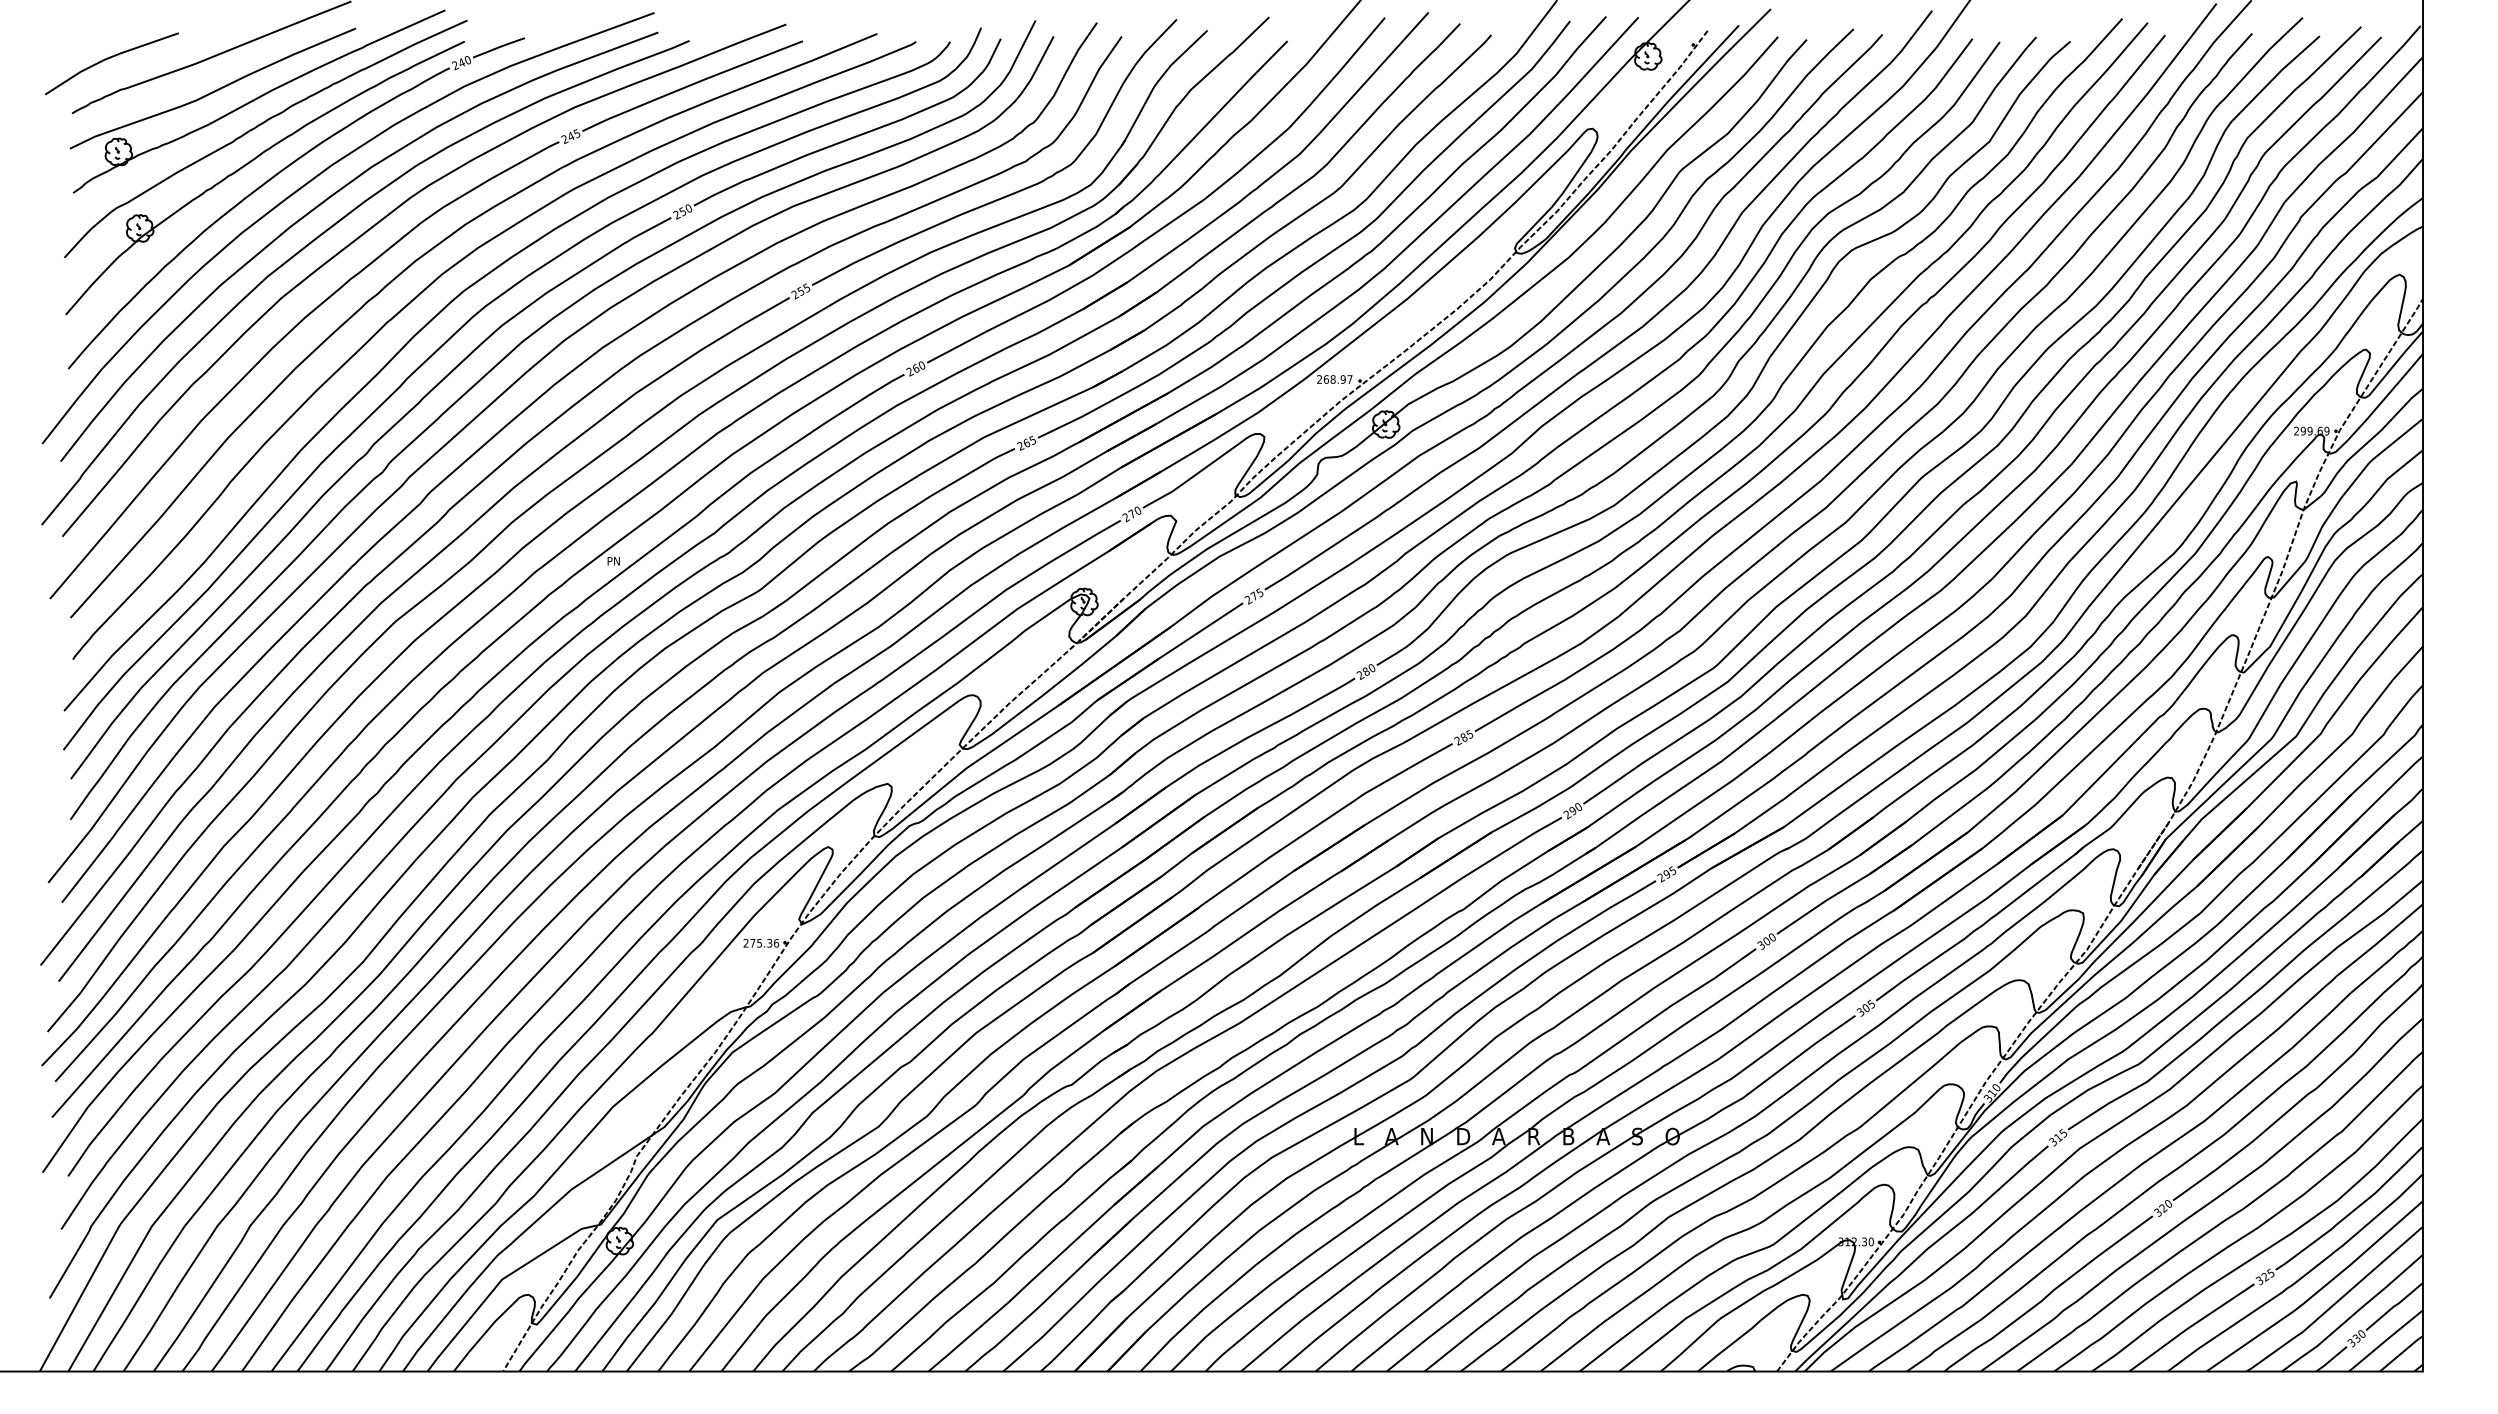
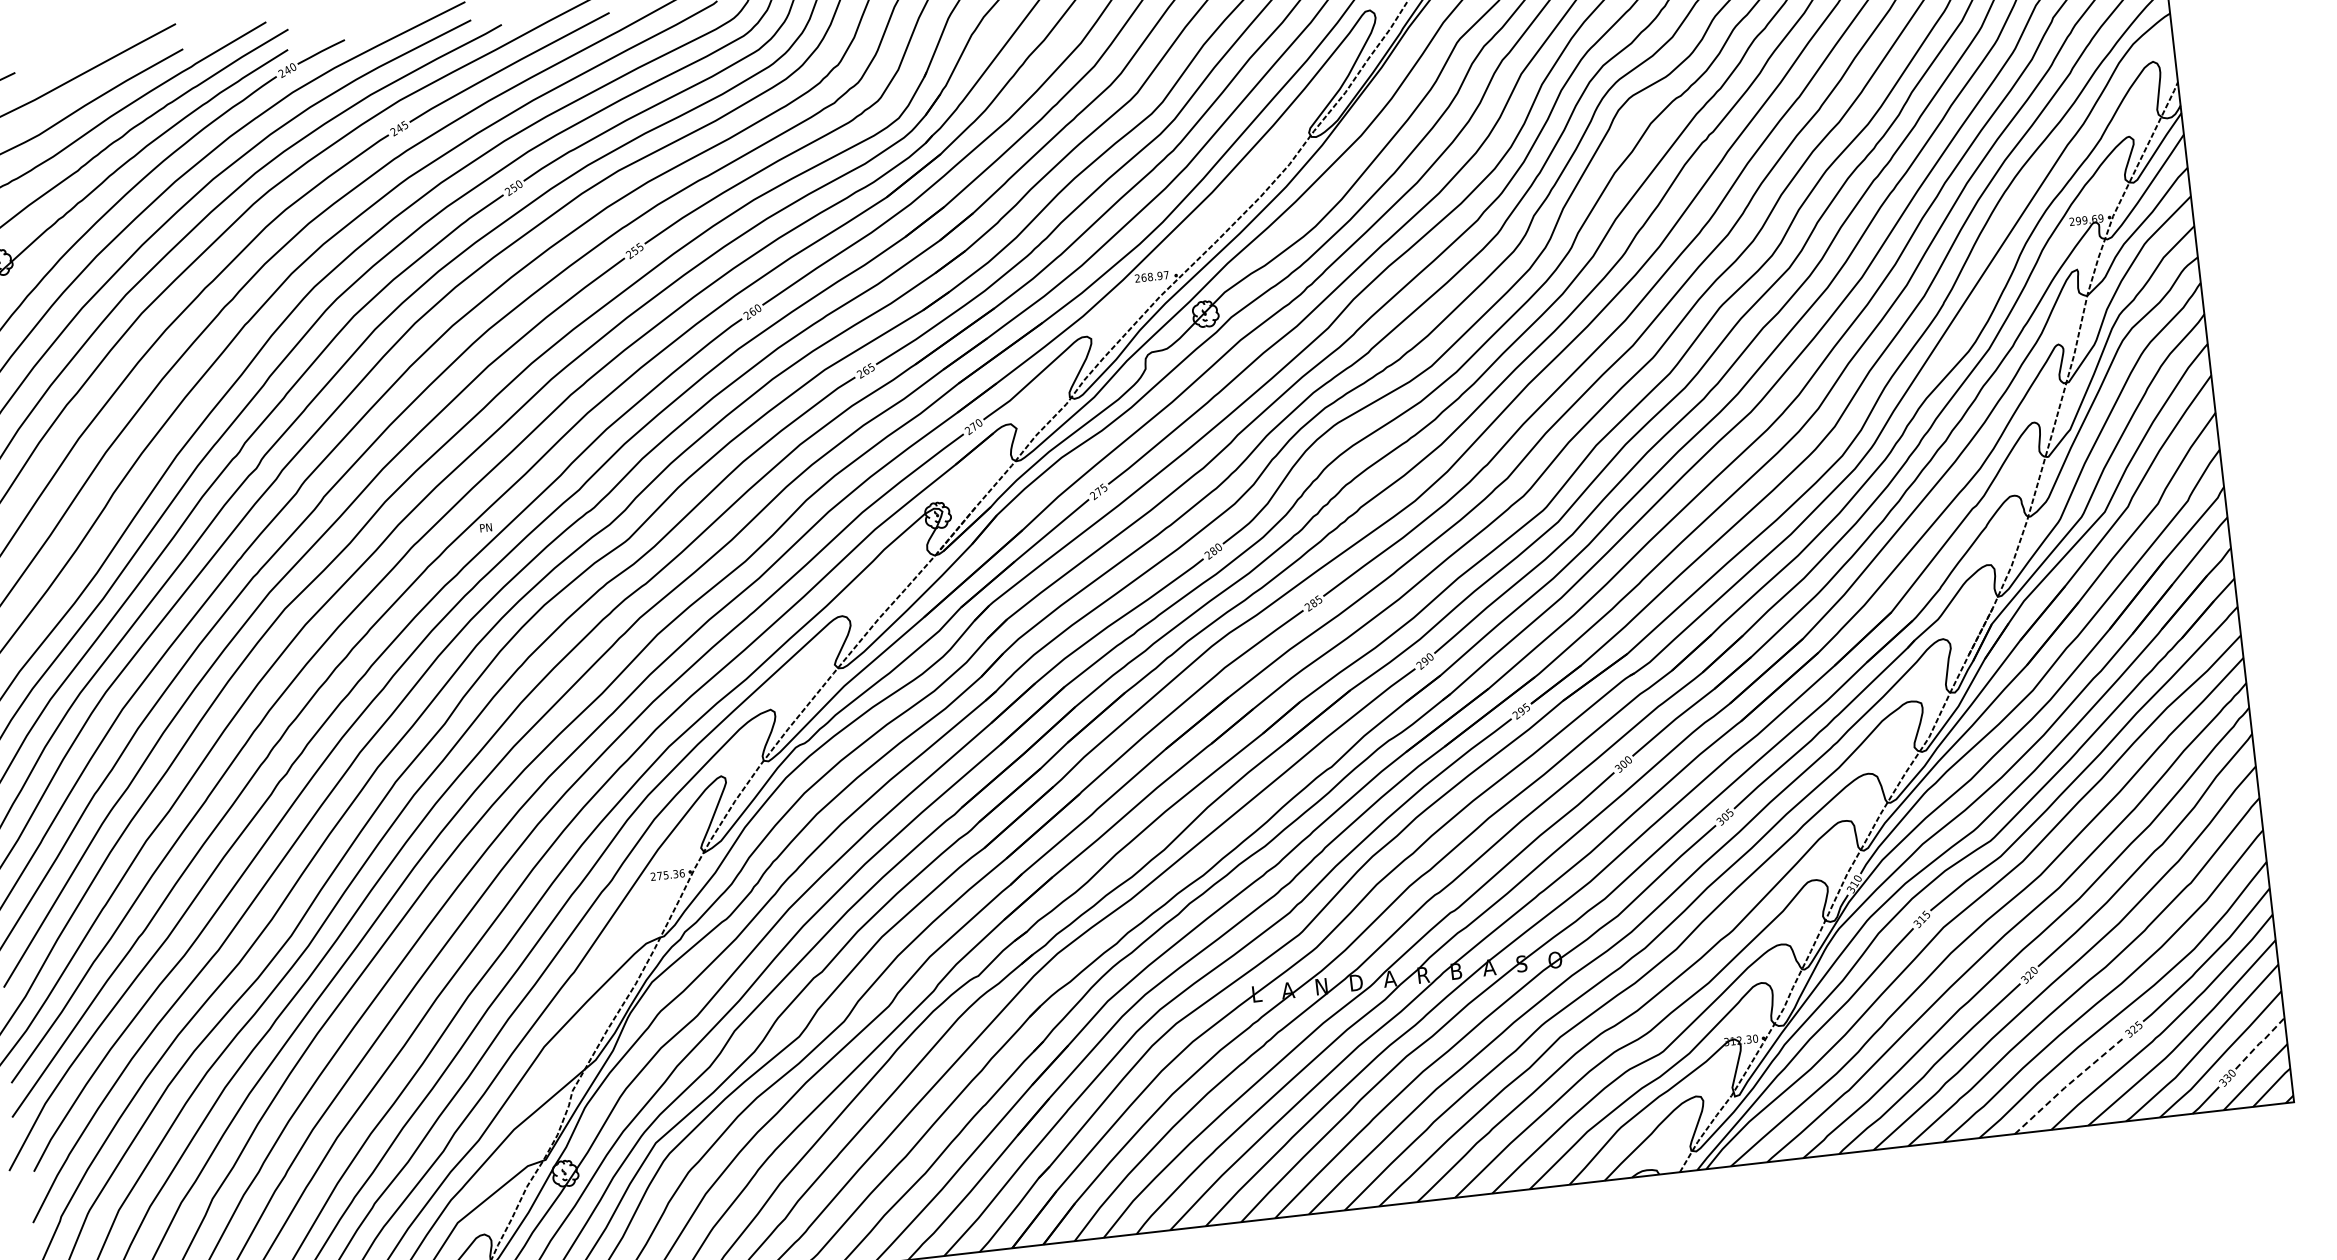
line: (2394, 1306) -> (2260, 1043), solid -> dashed
line: (2190, 1326) -> (2068, 1084), solid -> dashed

